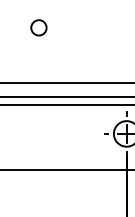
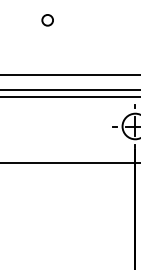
circle: (38, 26) -> (47, 19), size x0.7

